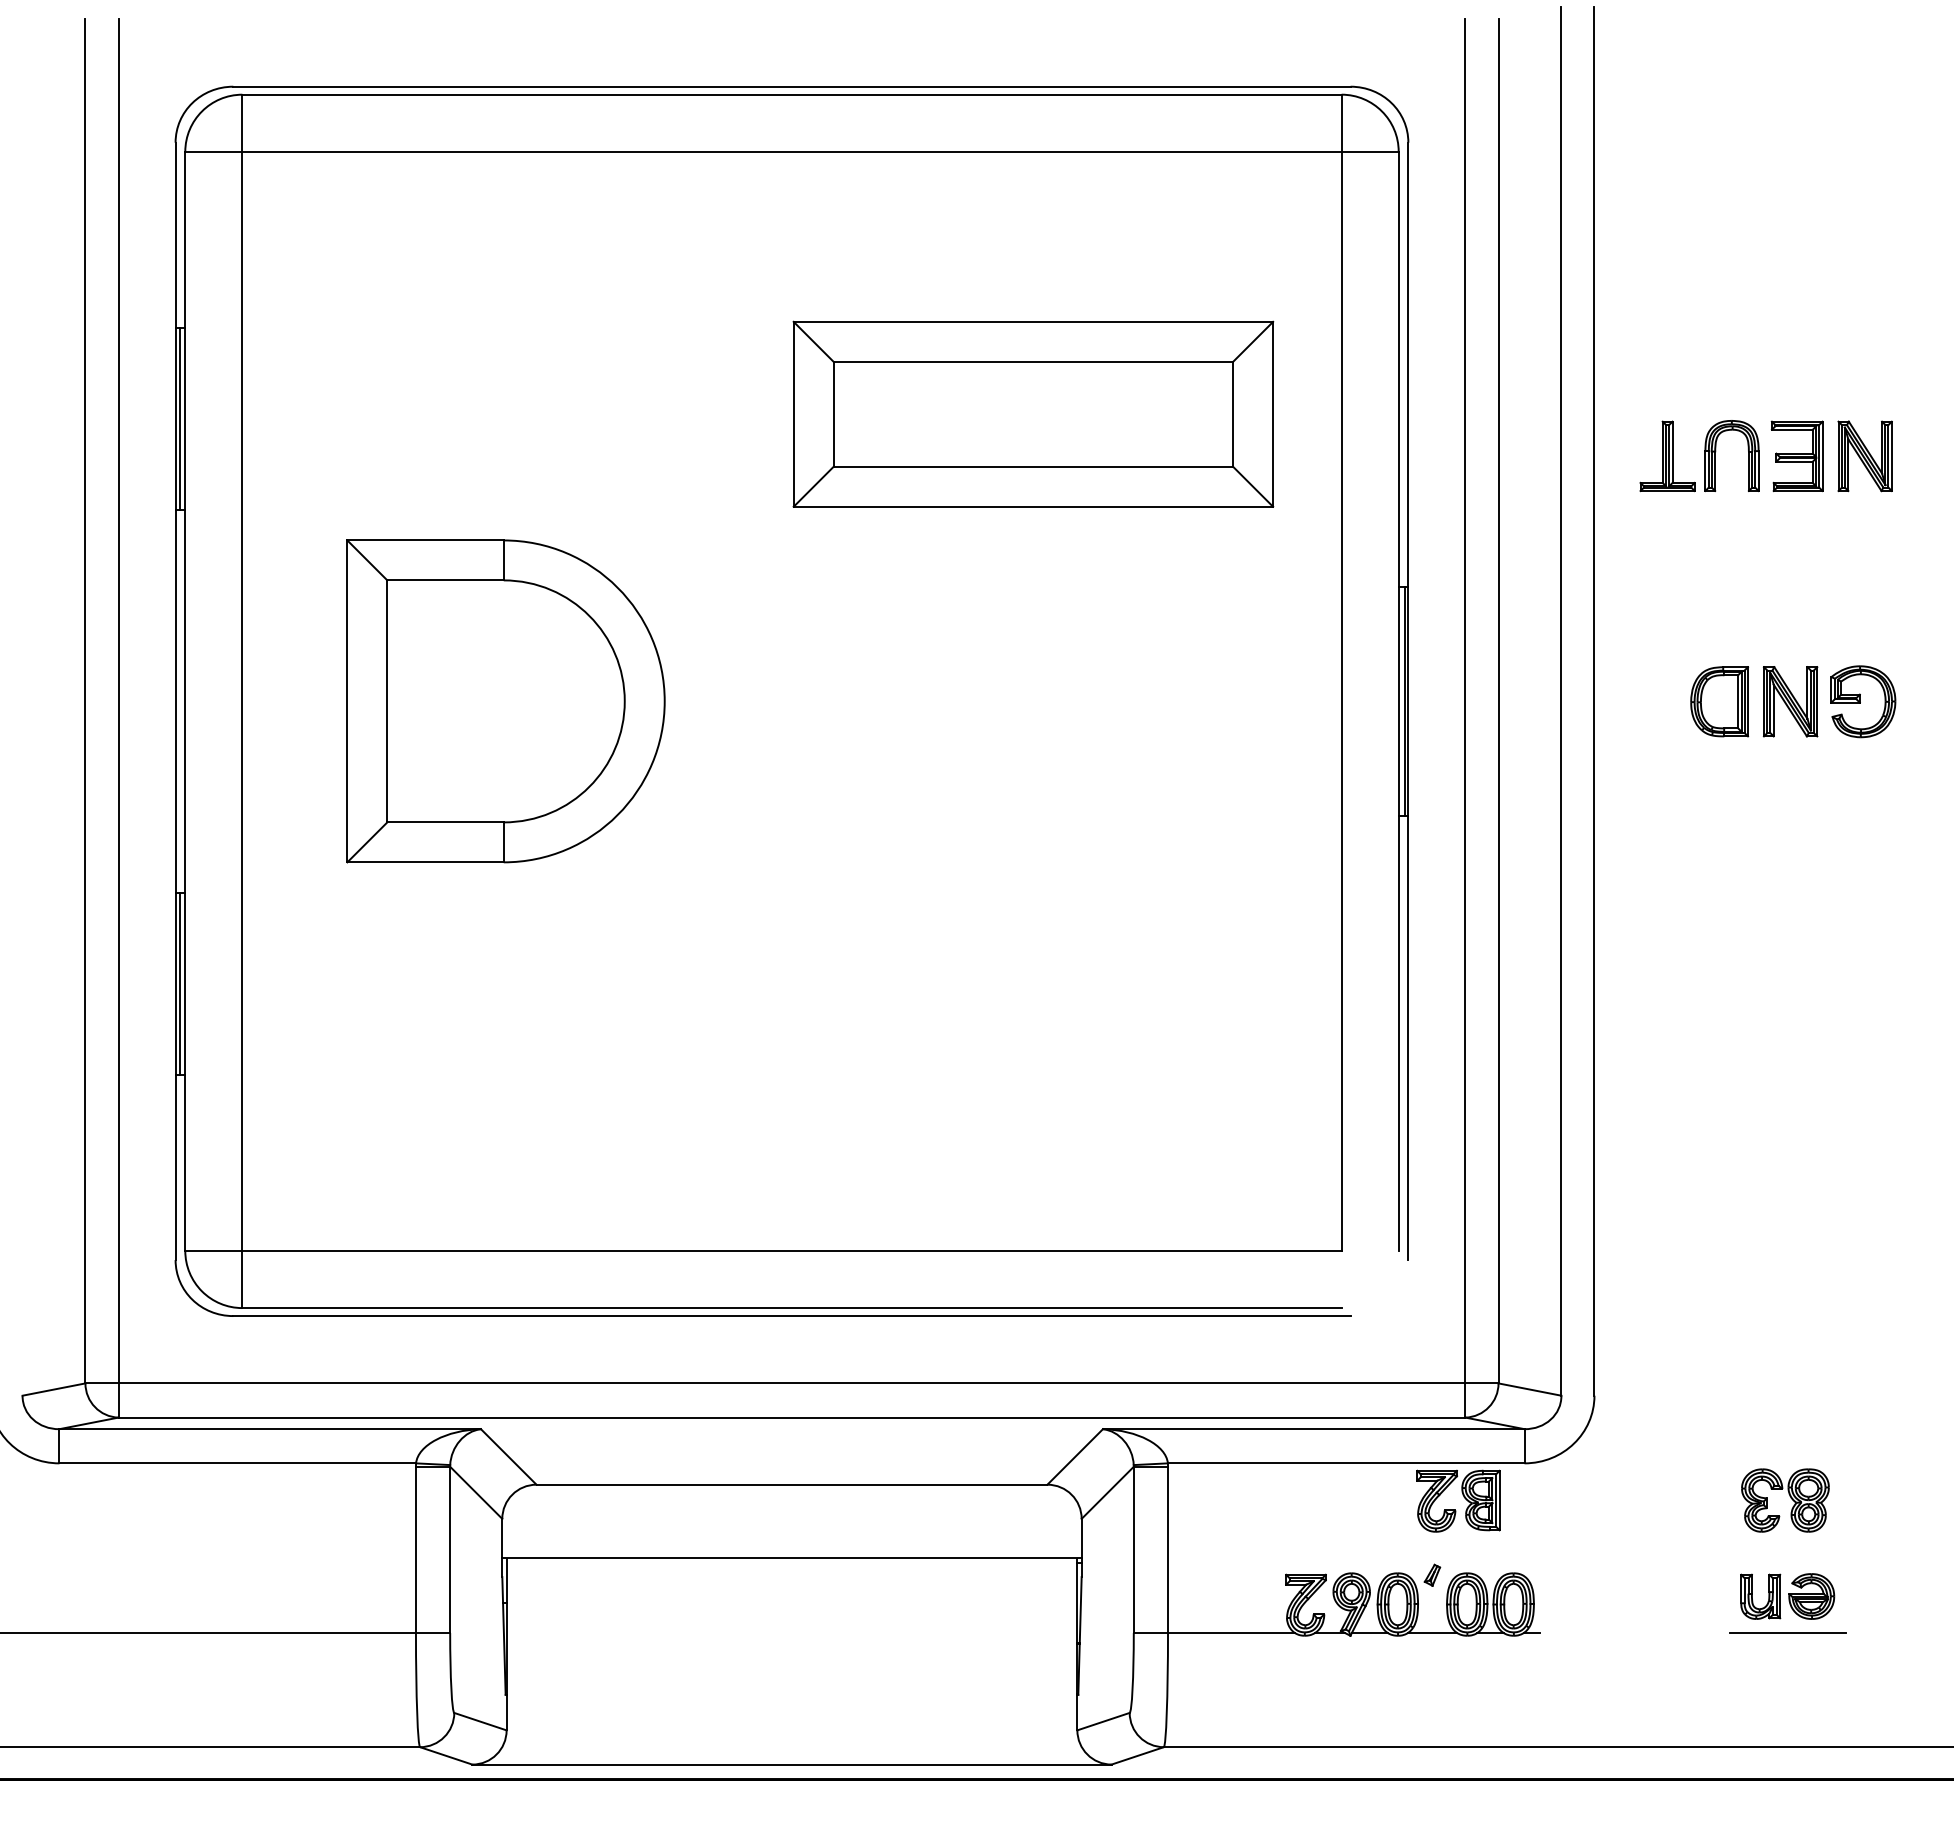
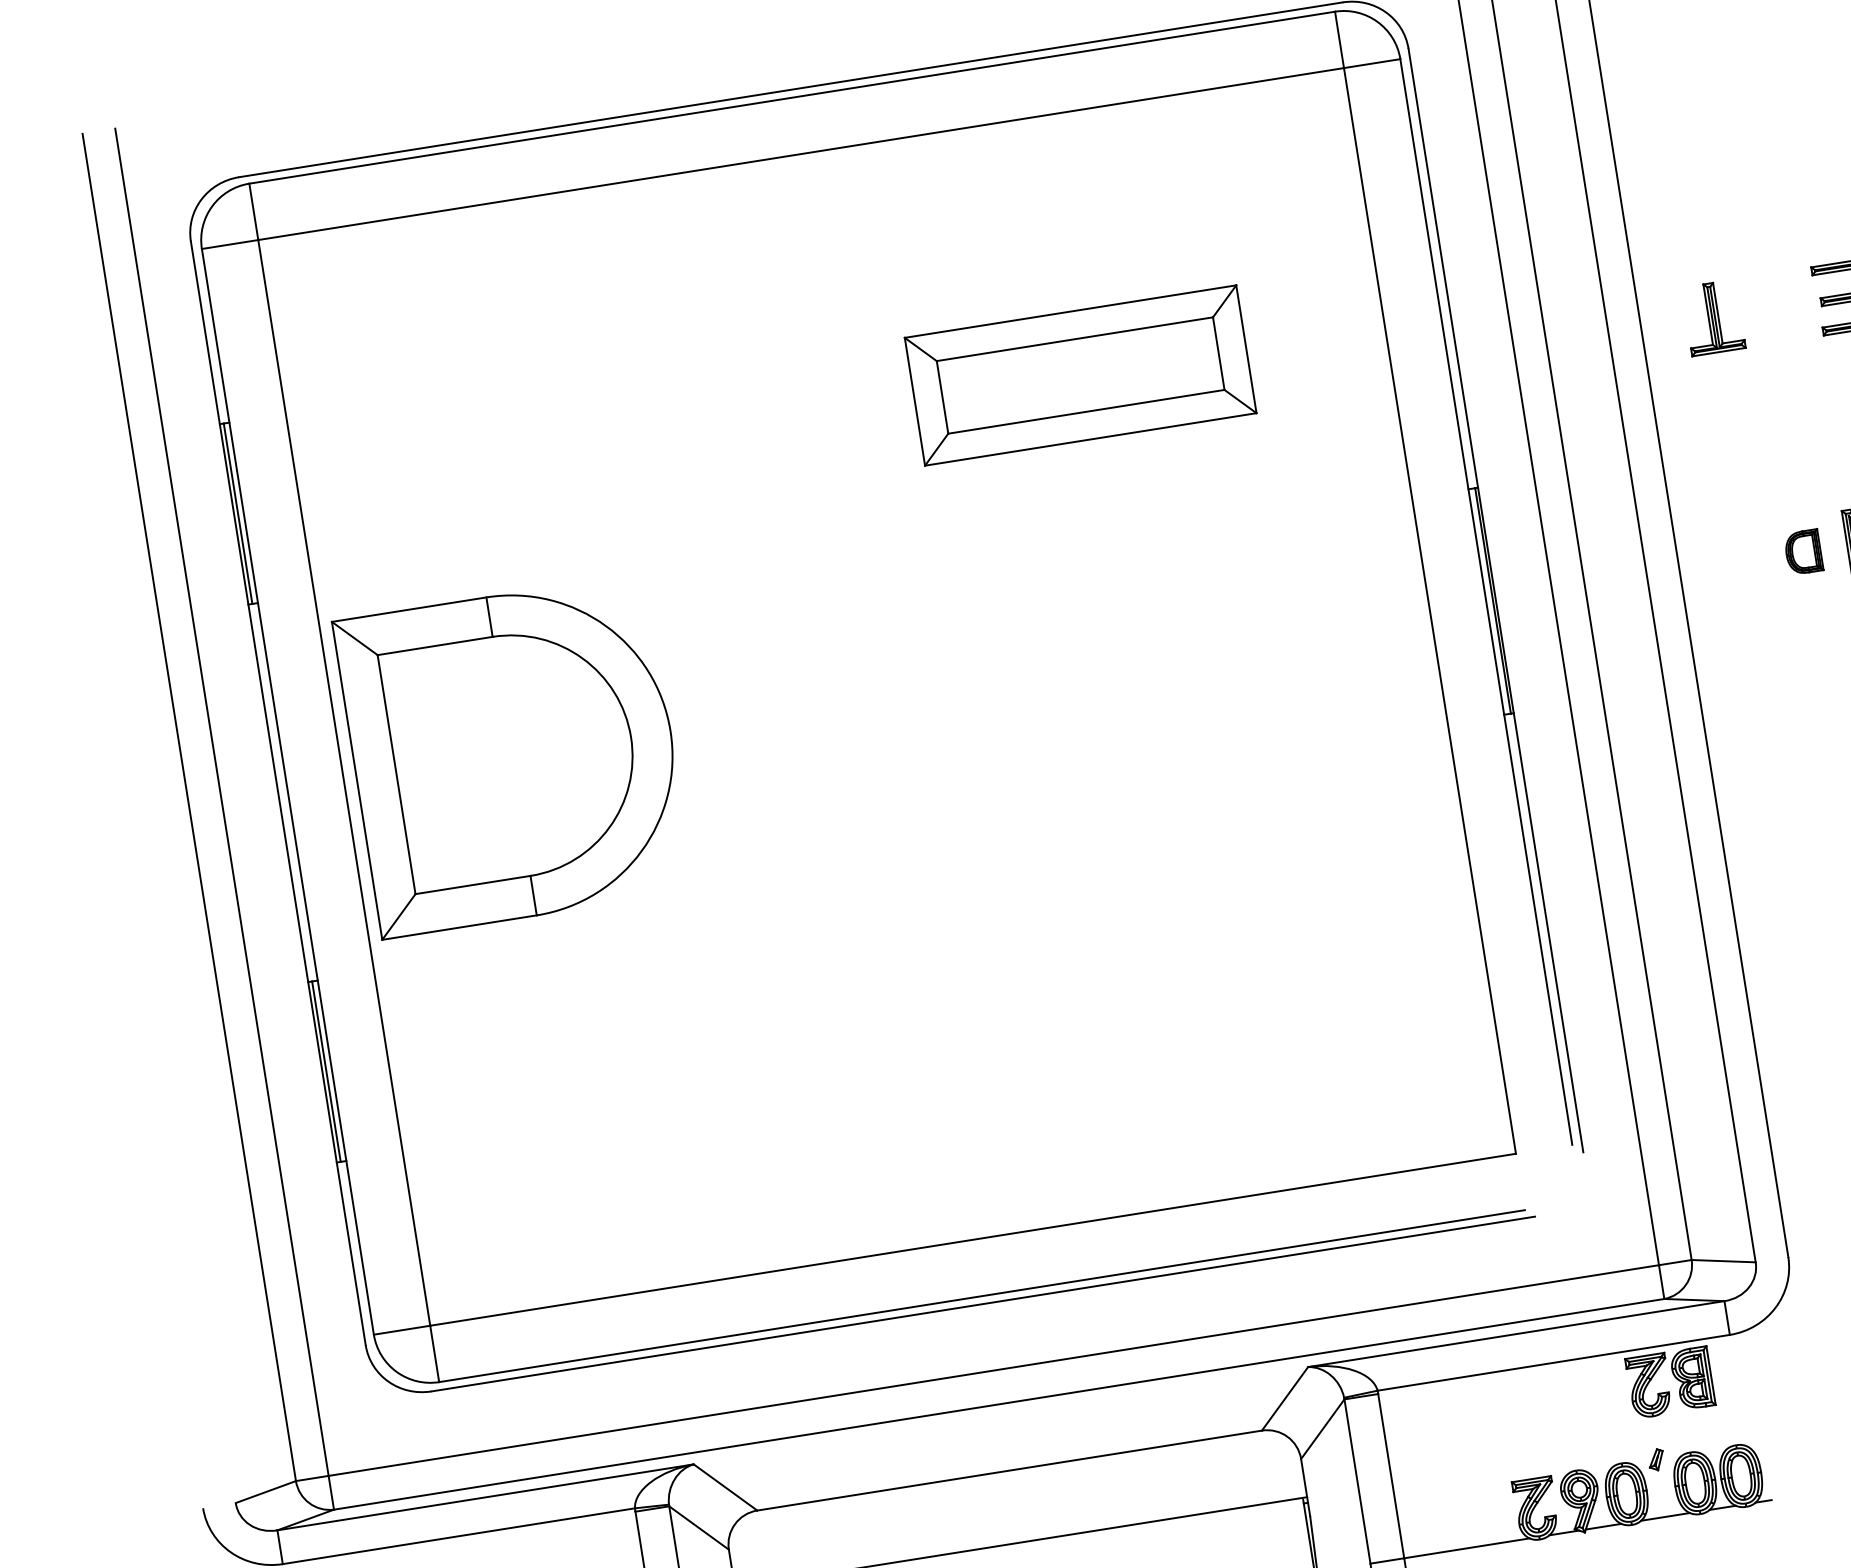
part: (1033, 413) -> (1080, 374), size x0.7
part: (1716, 451) -> (1761, 305), removed
part: (505, 701) -> (513, 756), moved
part: (1719, 701) -> (1803, 551), size x0.6

